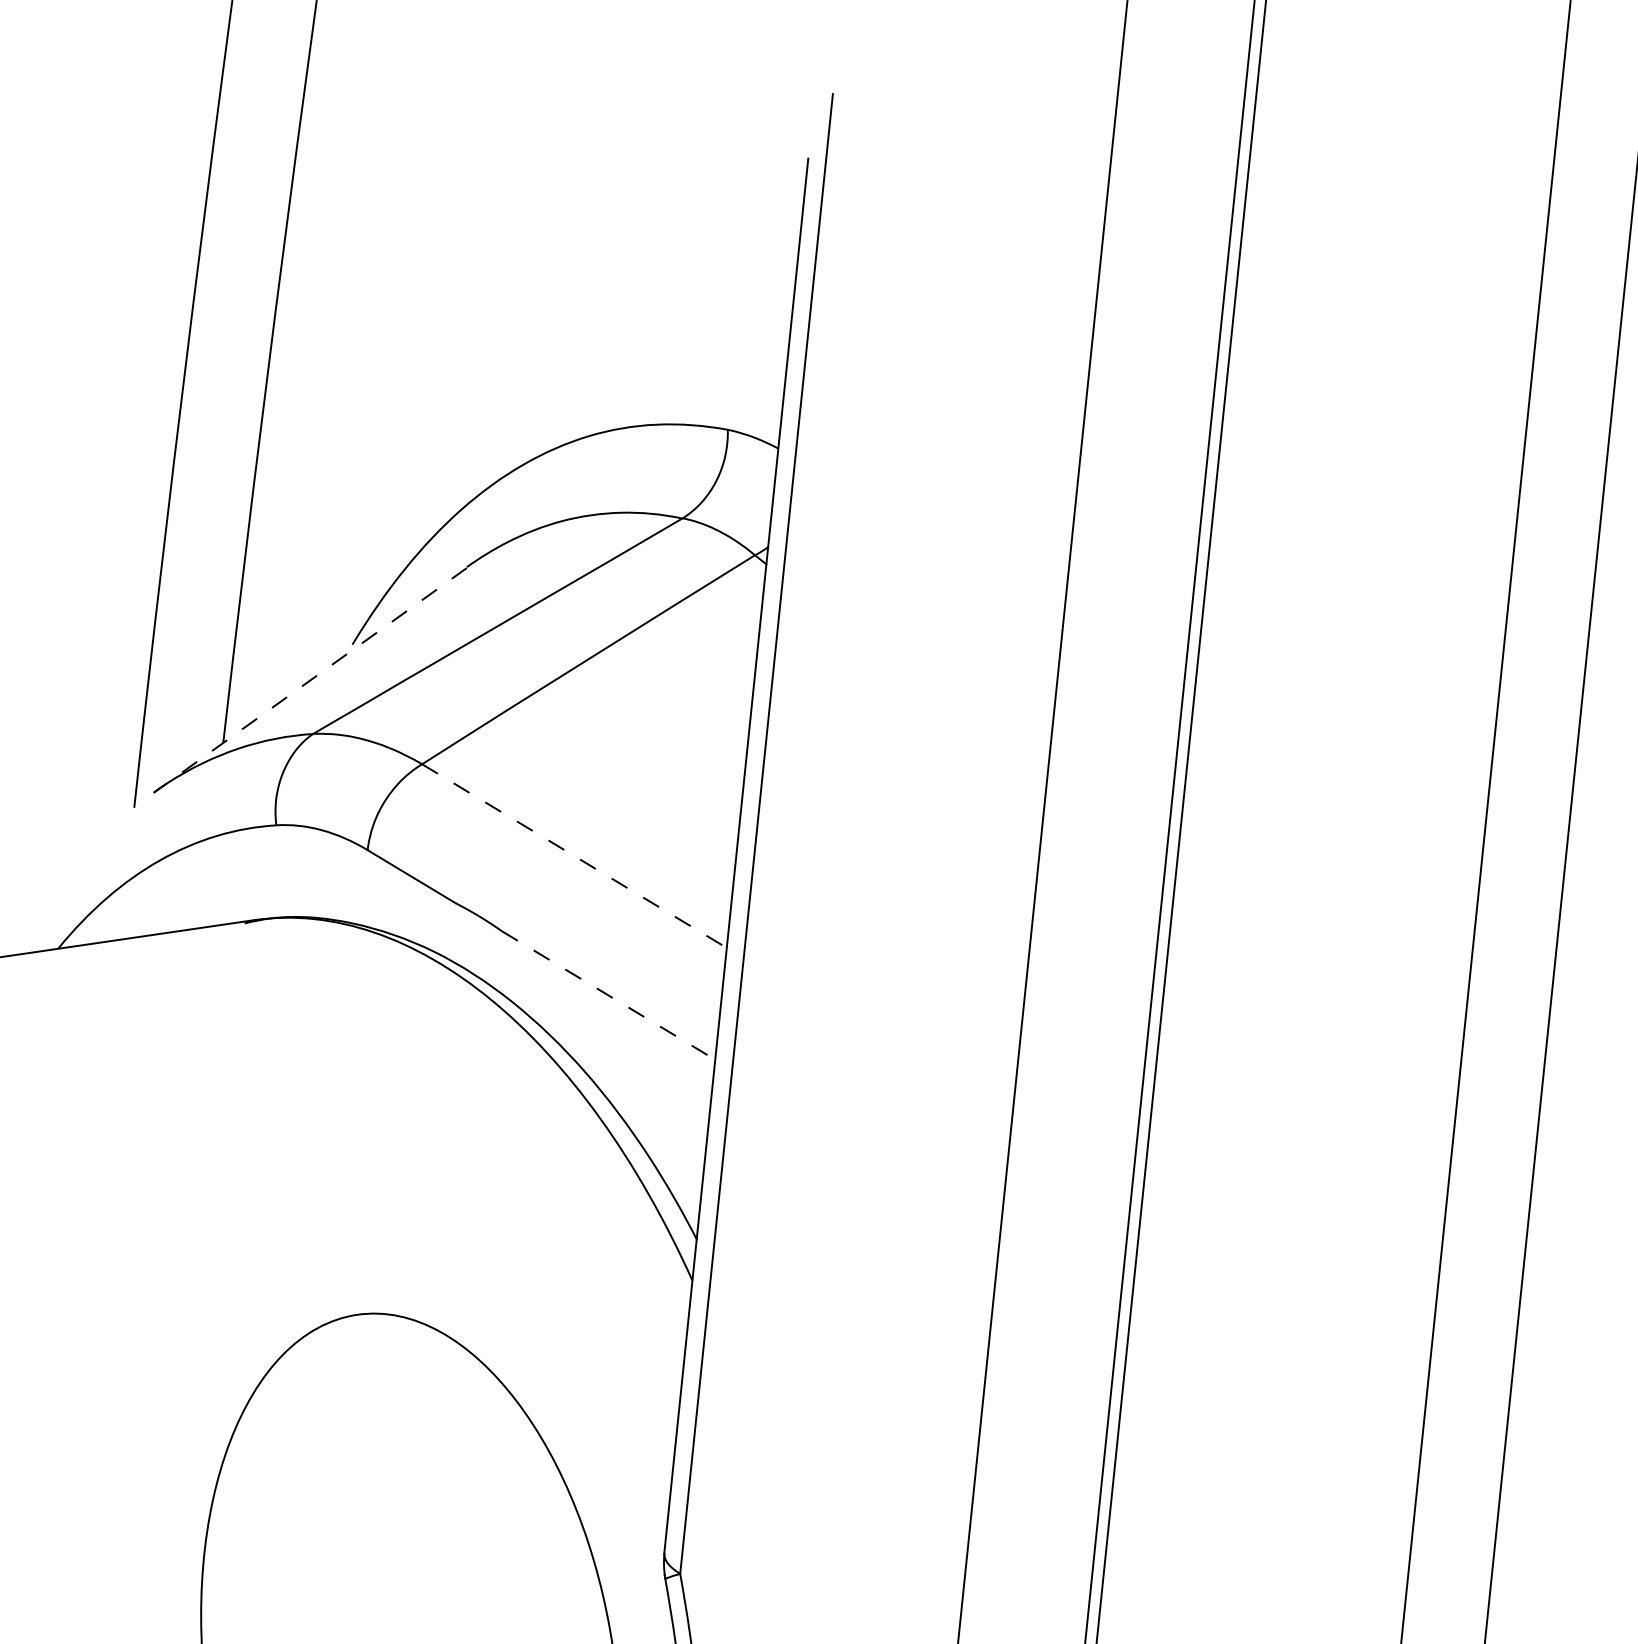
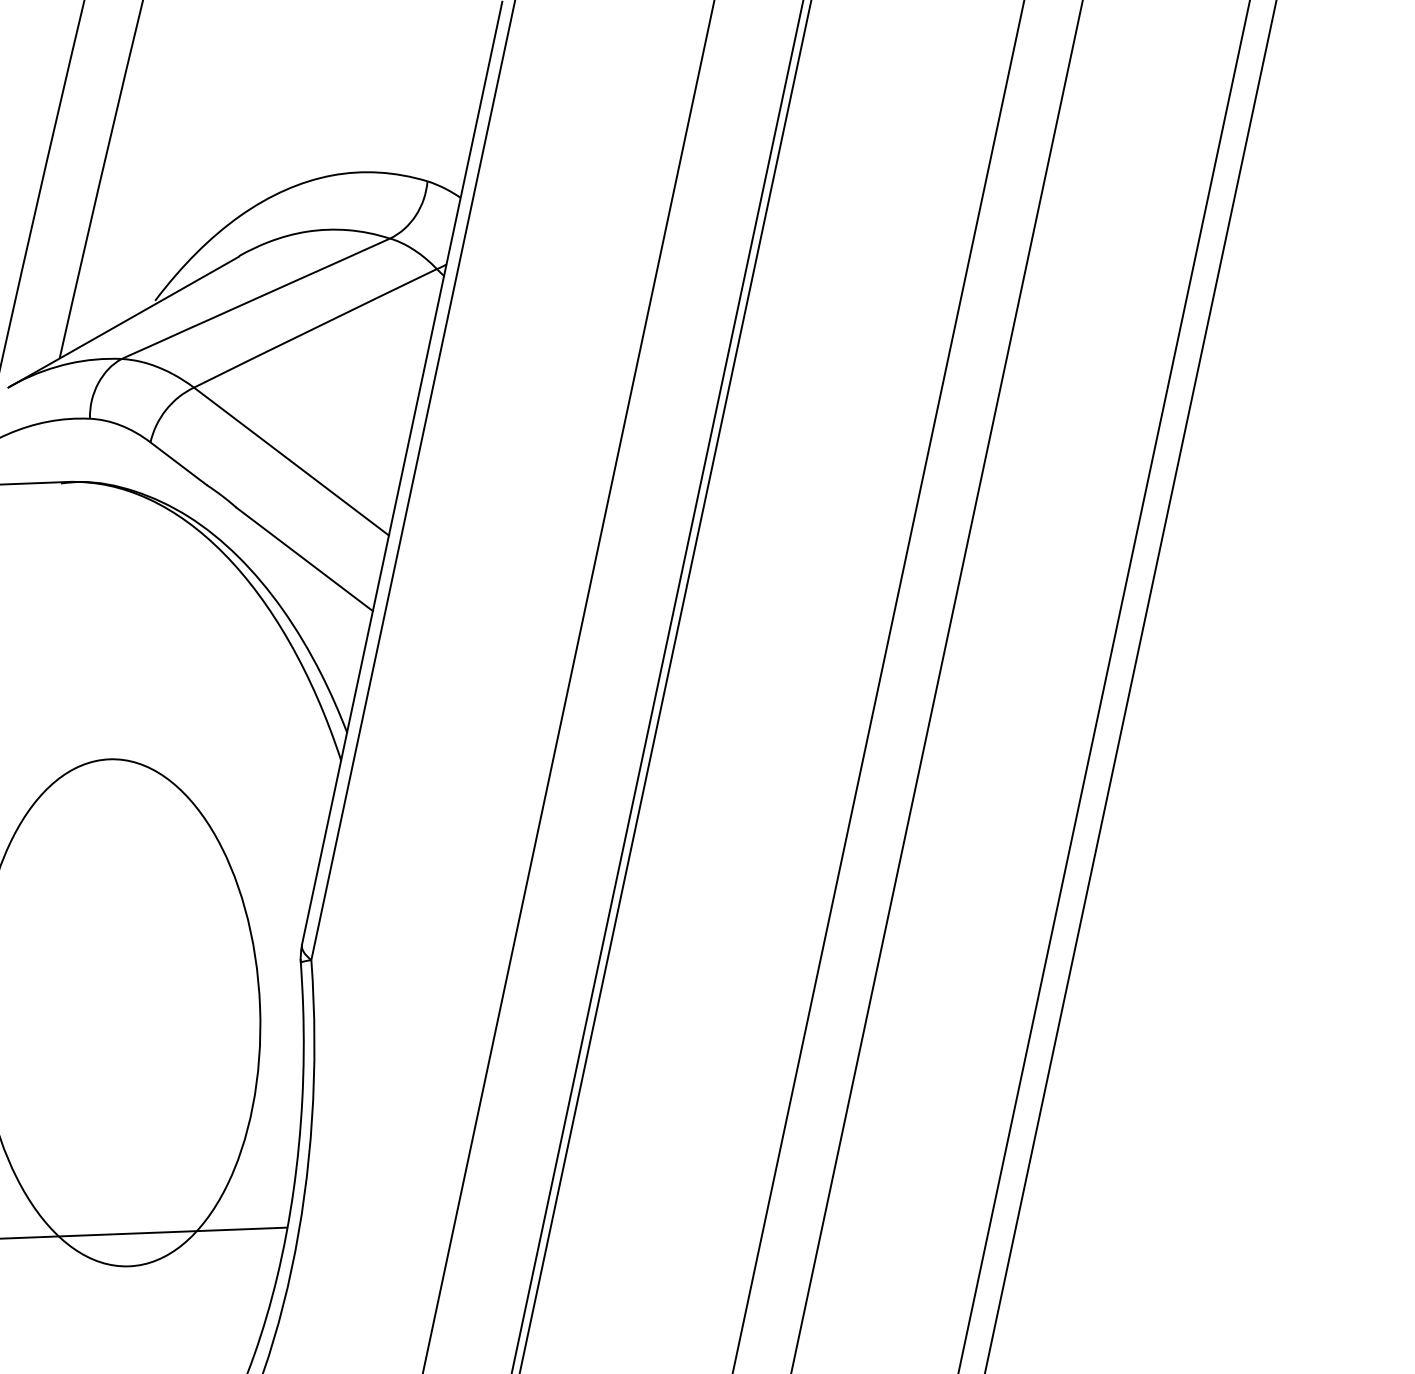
line: (310, 680) -> (123, 322), dashed -> solid
line: (574, 855) -> (291, 461), dashed -> solid
line: (608, 995) -> (304, 559), dashed -> solid

